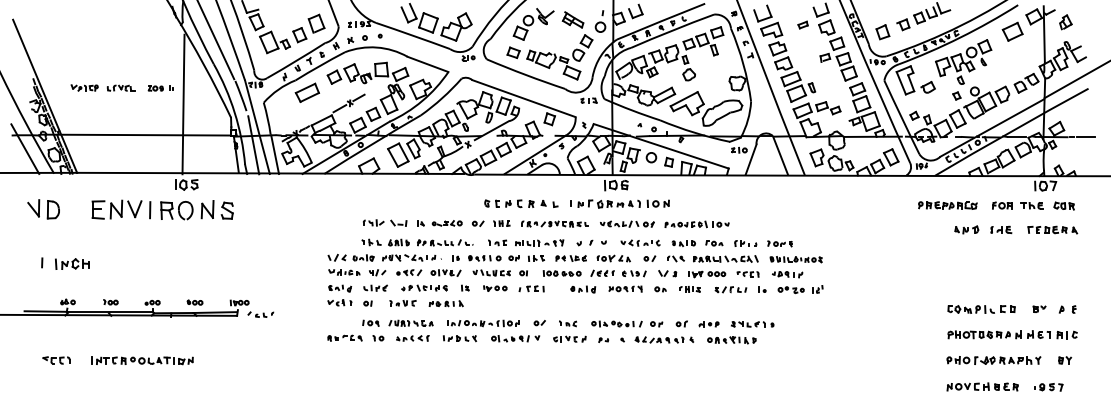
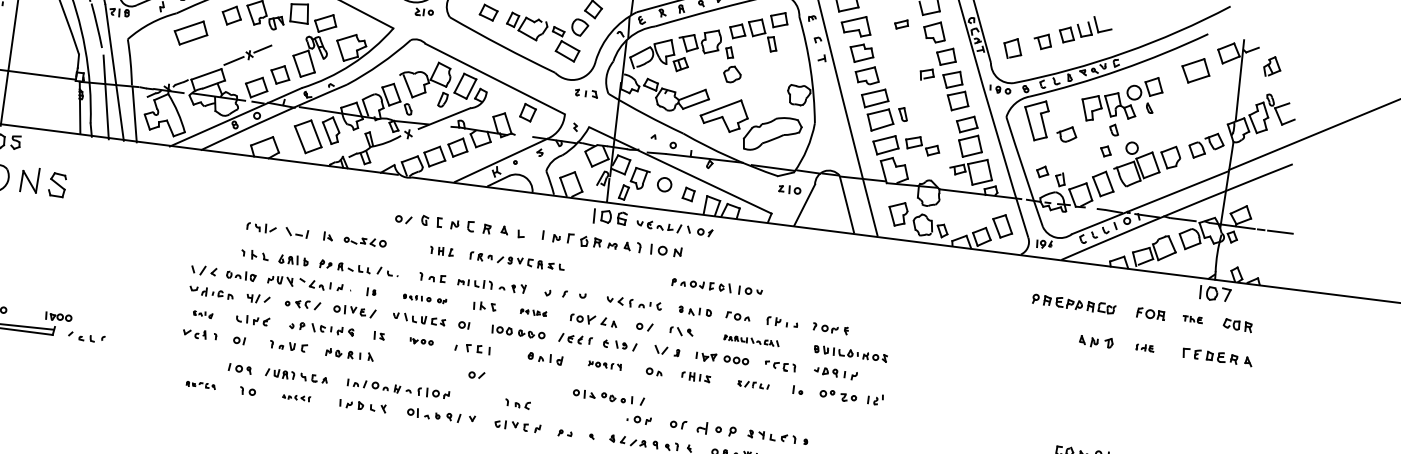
part: (1031, 205) -> (1191, 318), size x0.6
part: (477, 223) -> (402, 219), moved
part: (627, 223) -> (675, 227), moved
part: (1001, 229) -> (1145, 347), size x0.6
part: (493, 258) -> (424, 299), size x0.6
part: (570, 258) -> (532, 312), size x0.6
part: (725, 258) -> (751, 339), size x0.6
part: (340, 288) -> (203, 314), size x0.6
part: (495, 288) -> (421, 341), size x0.7
part: (625, 288) -> (605, 364), size x0.7
part: (730, 289) -> (752, 384), size x0.7
part: (539, 323) -> (476, 375), moved
part: (616, 323) -> (608, 396), moved
part: (708, 324) -> (715, 429), size x1.4
part: (344, 337) -> (200, 384), size x0.6
part: (412, 338) -> (296, 397), size x0.6

